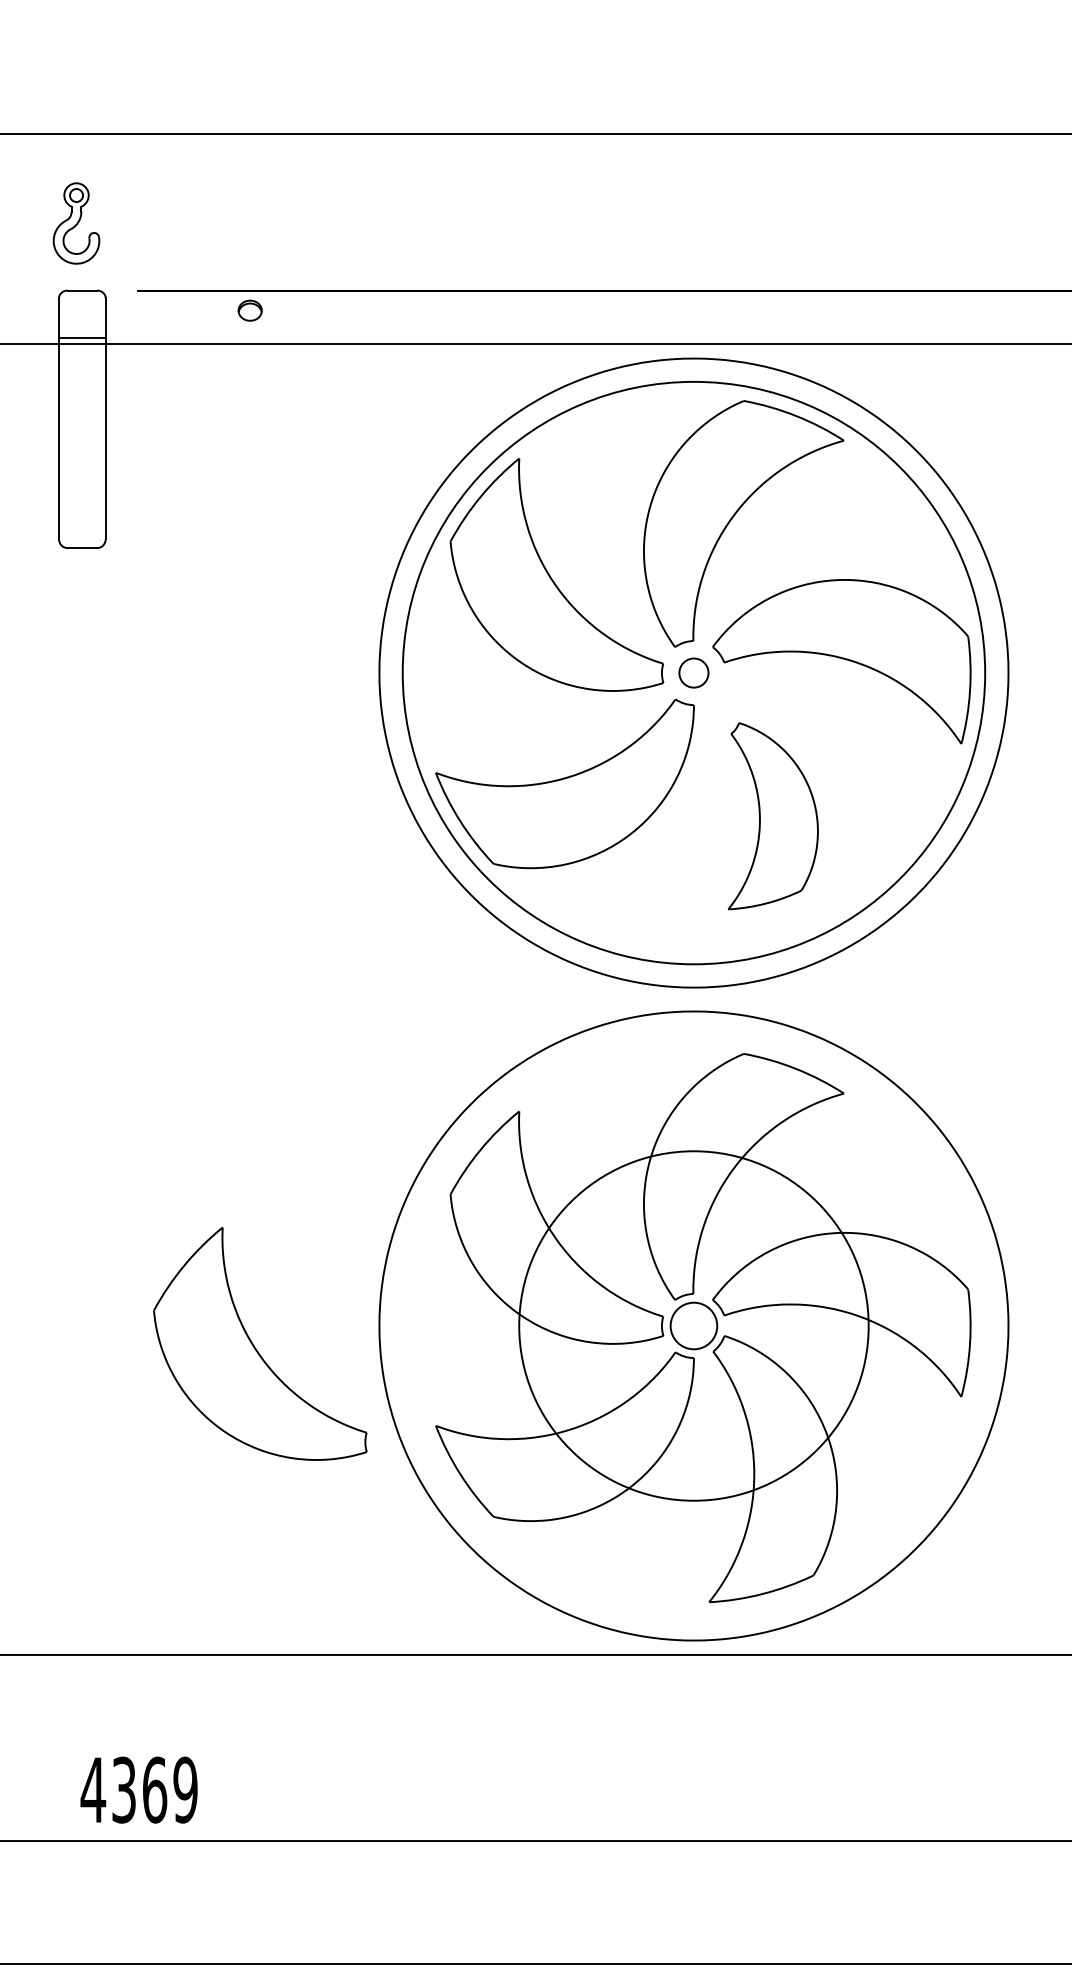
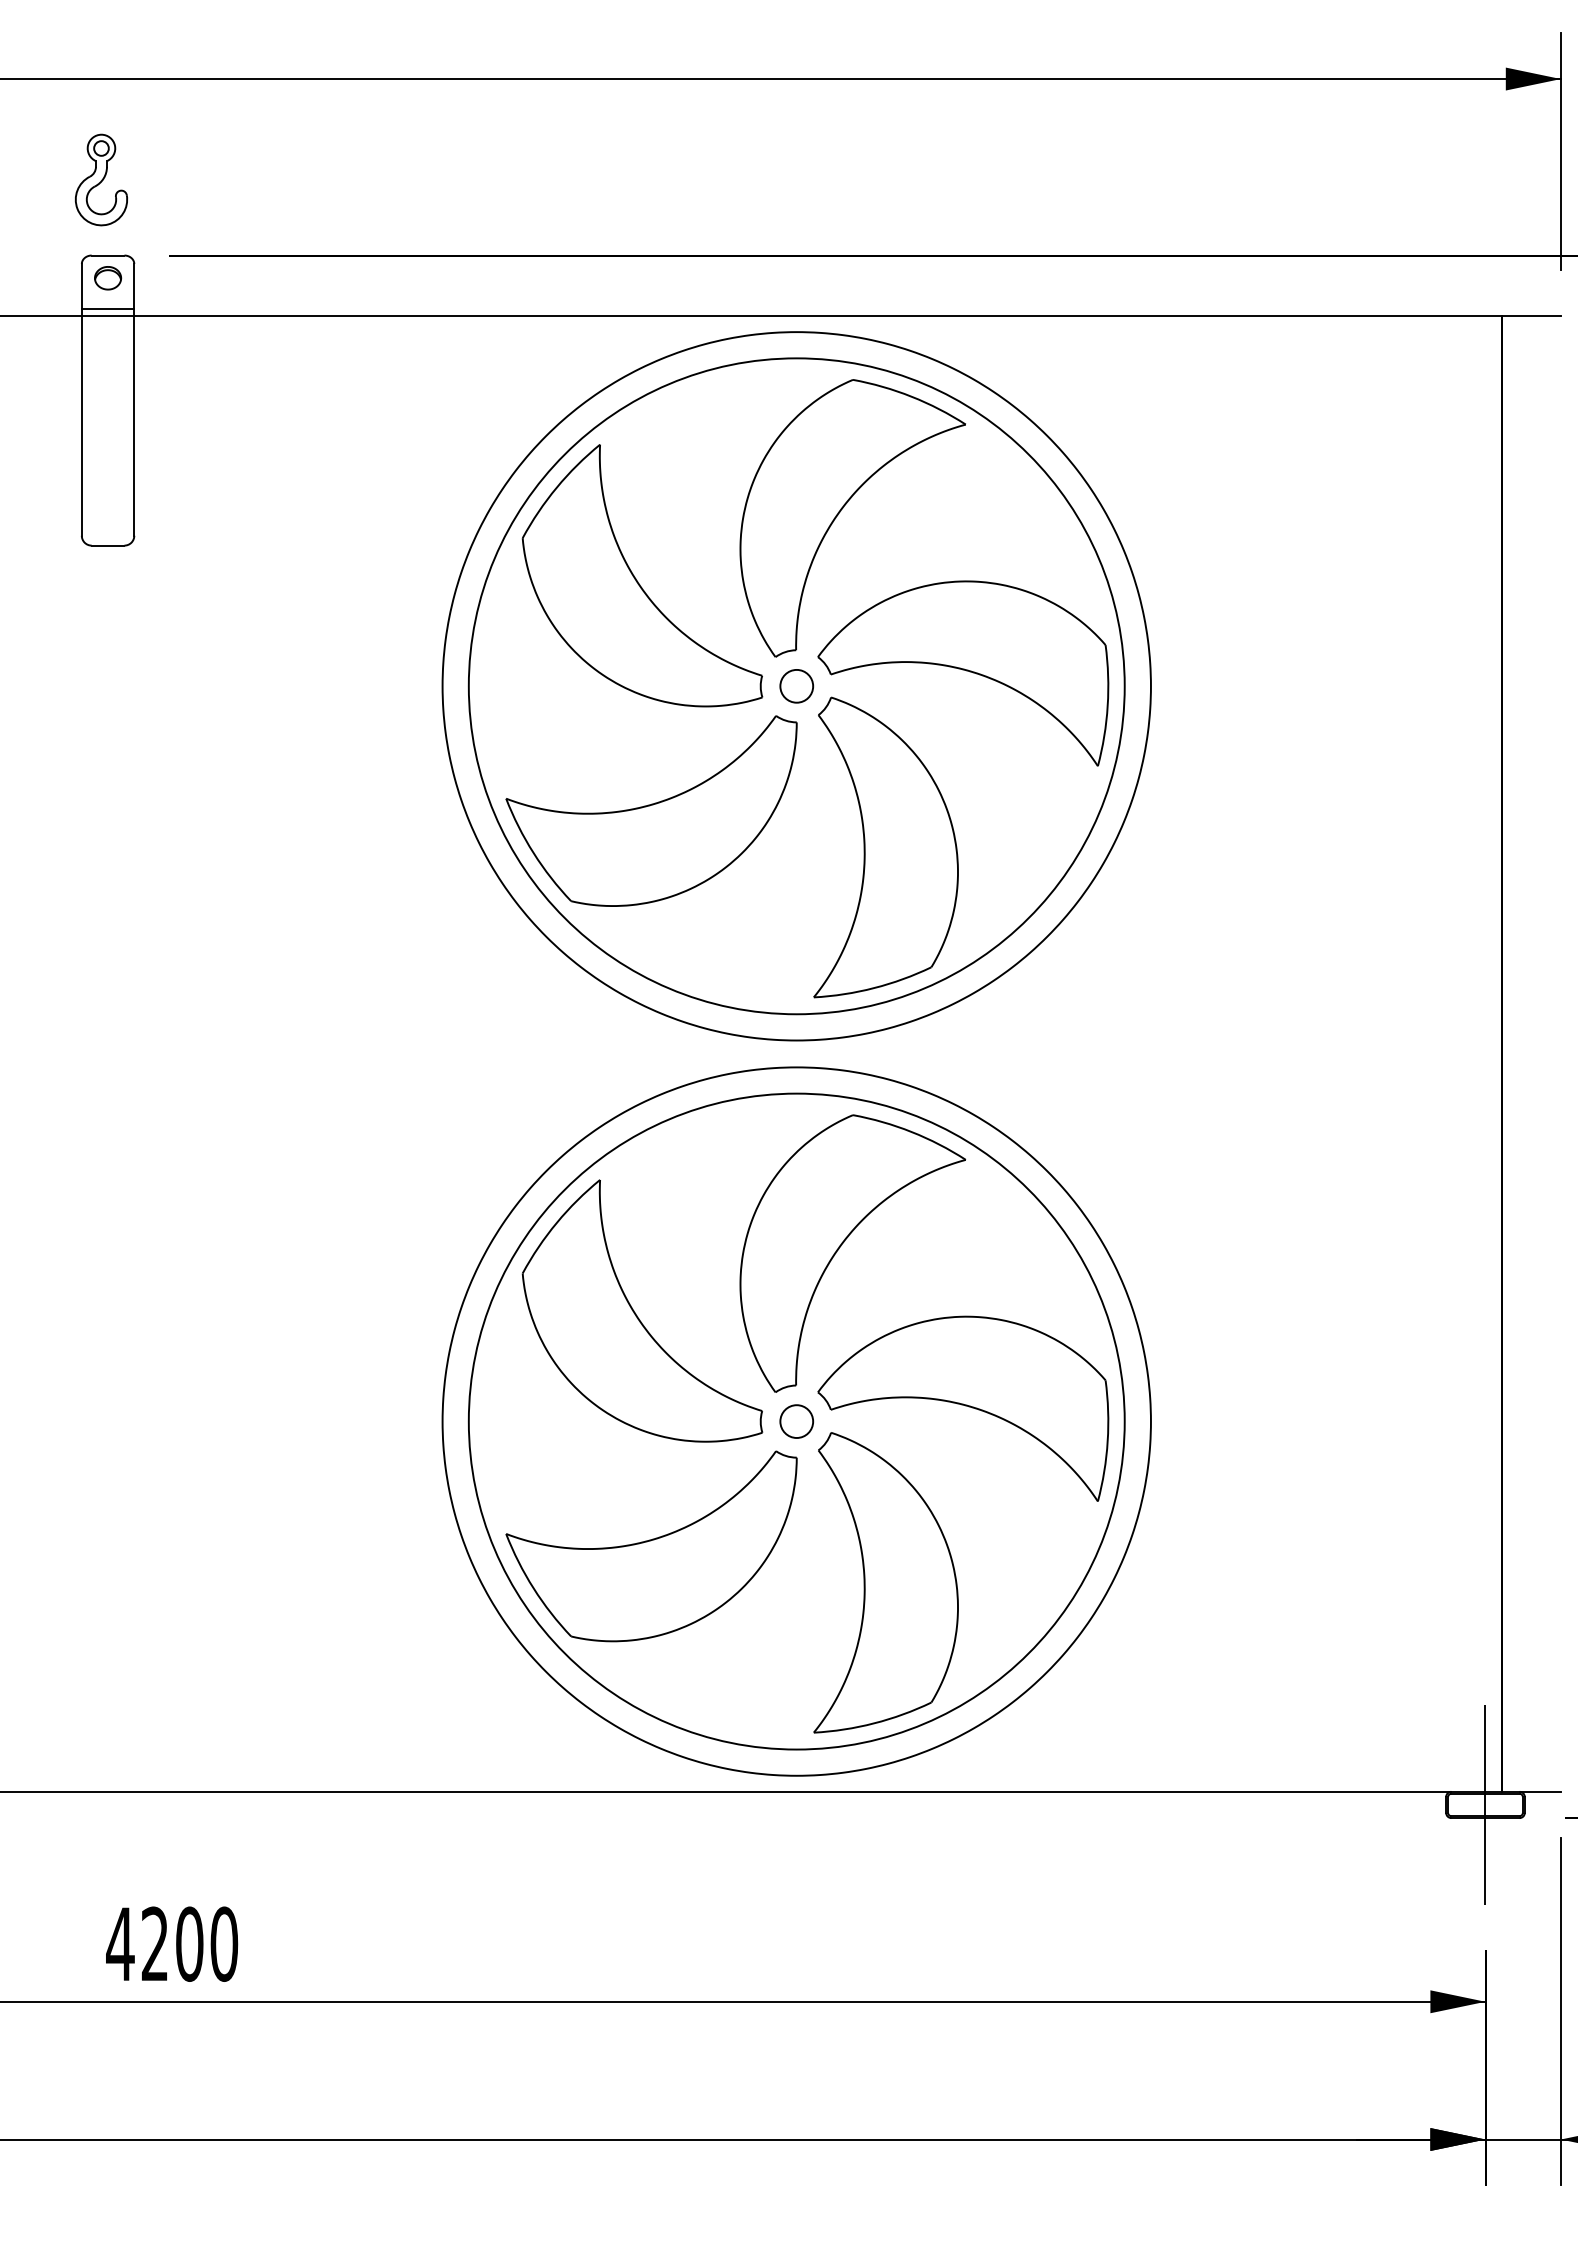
part: (250, 310) -> (108, 278), moved
part: (772, 816) -> (885, 847), size x1.43
circle: (693, 1325) -> (796, 1421), size x0.62
circle: (693, 1325) -> (796, 1421), size x1.67
part: (255, 1346) -> (302, 1444), removed
text: (154, 1789) -> (189, 1943), 4369 -> 4200

